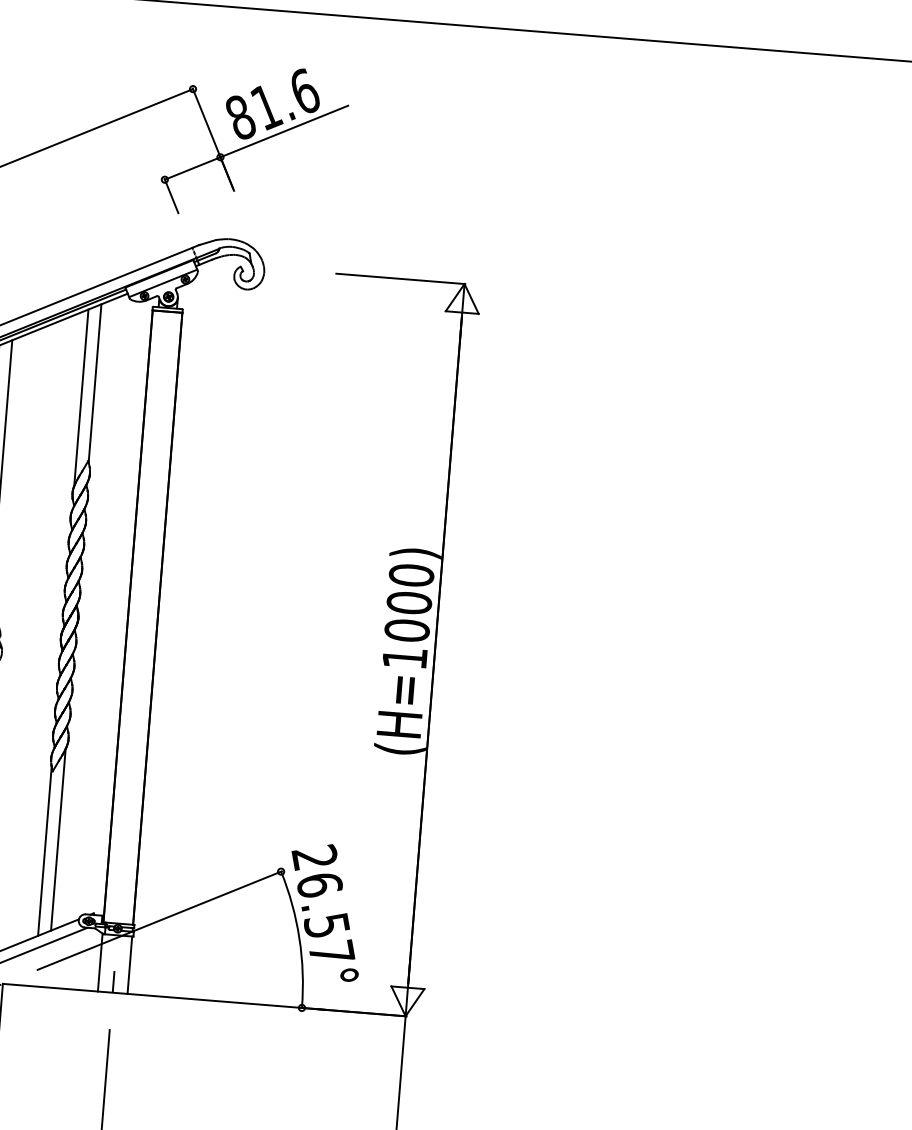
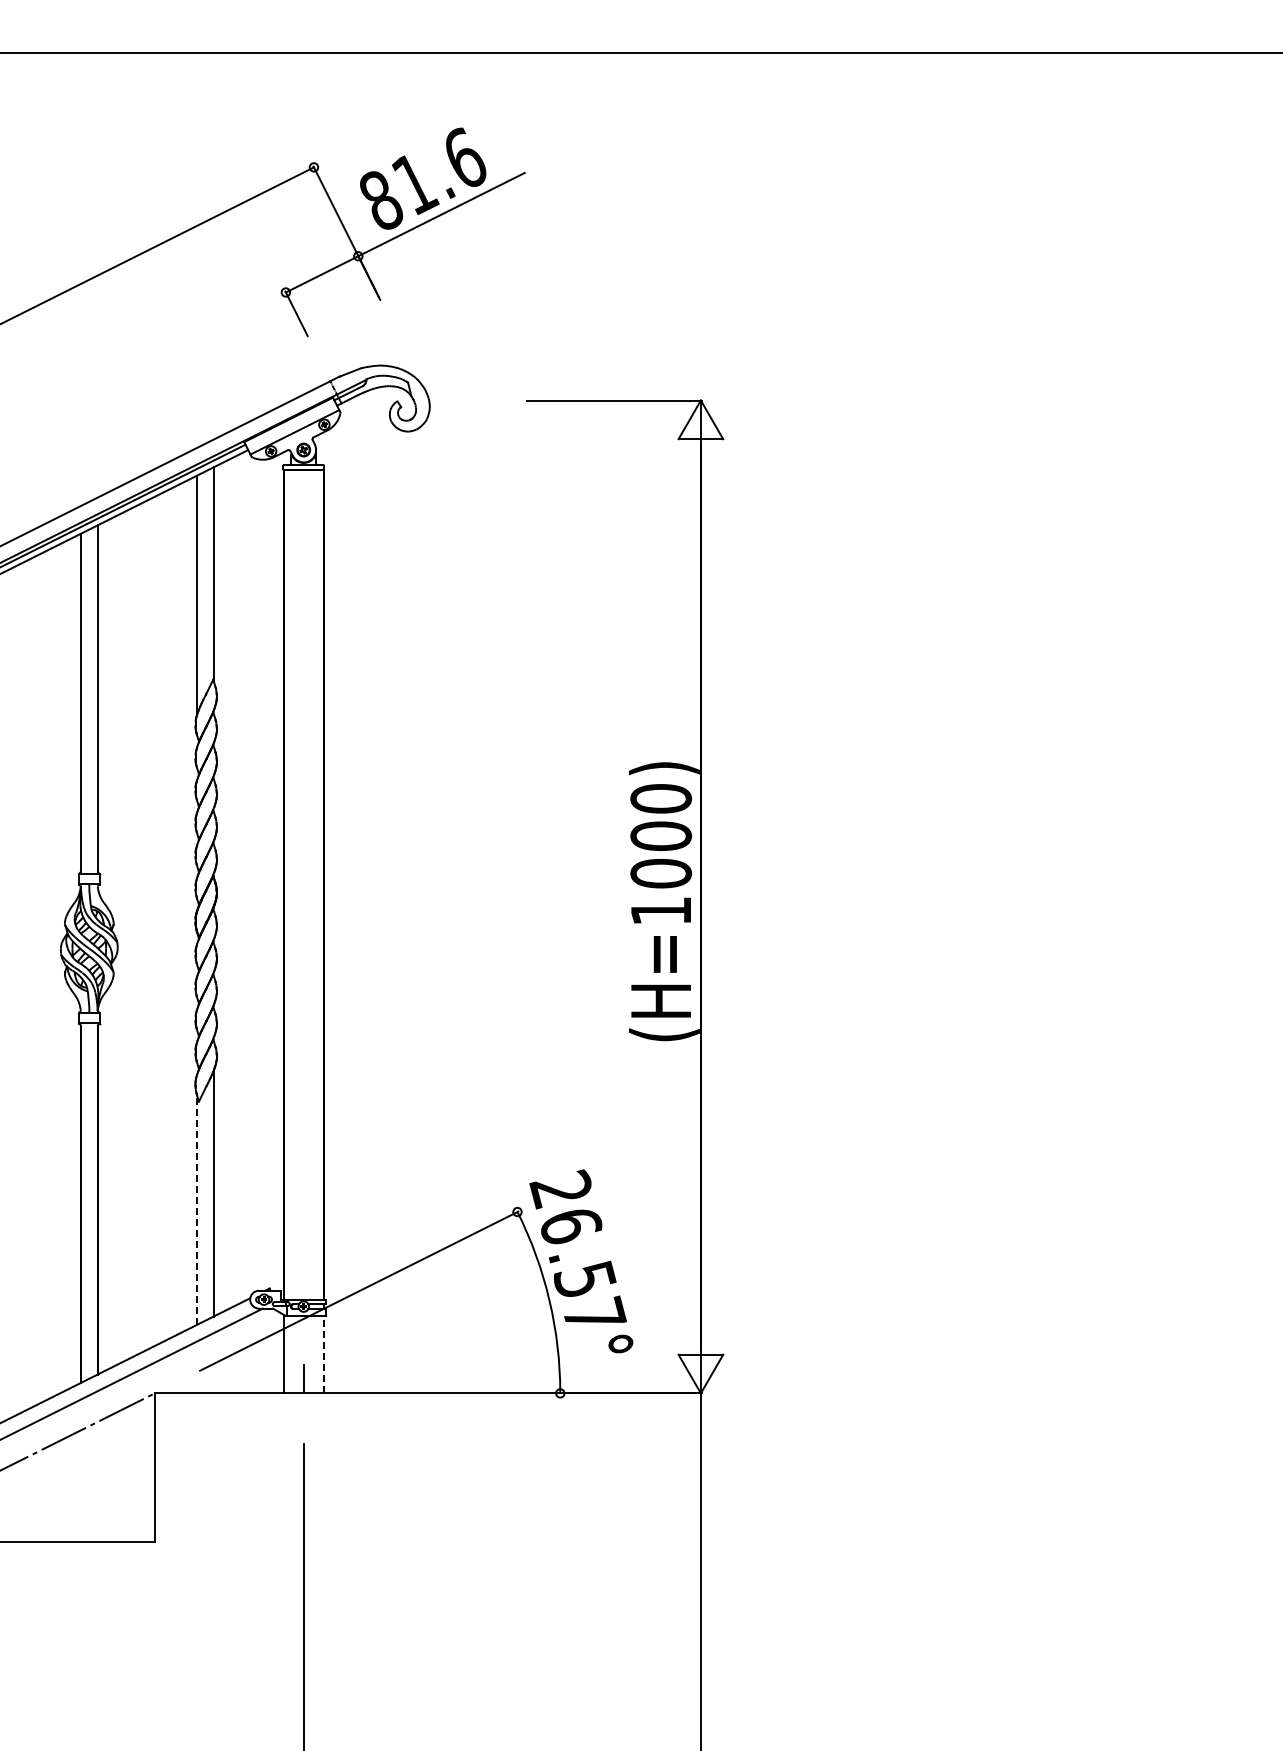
line: (45, 851) -> (197, 1210), solid -> dashed
line: (129, 965) -> (323, 1354), solid -> dashed

